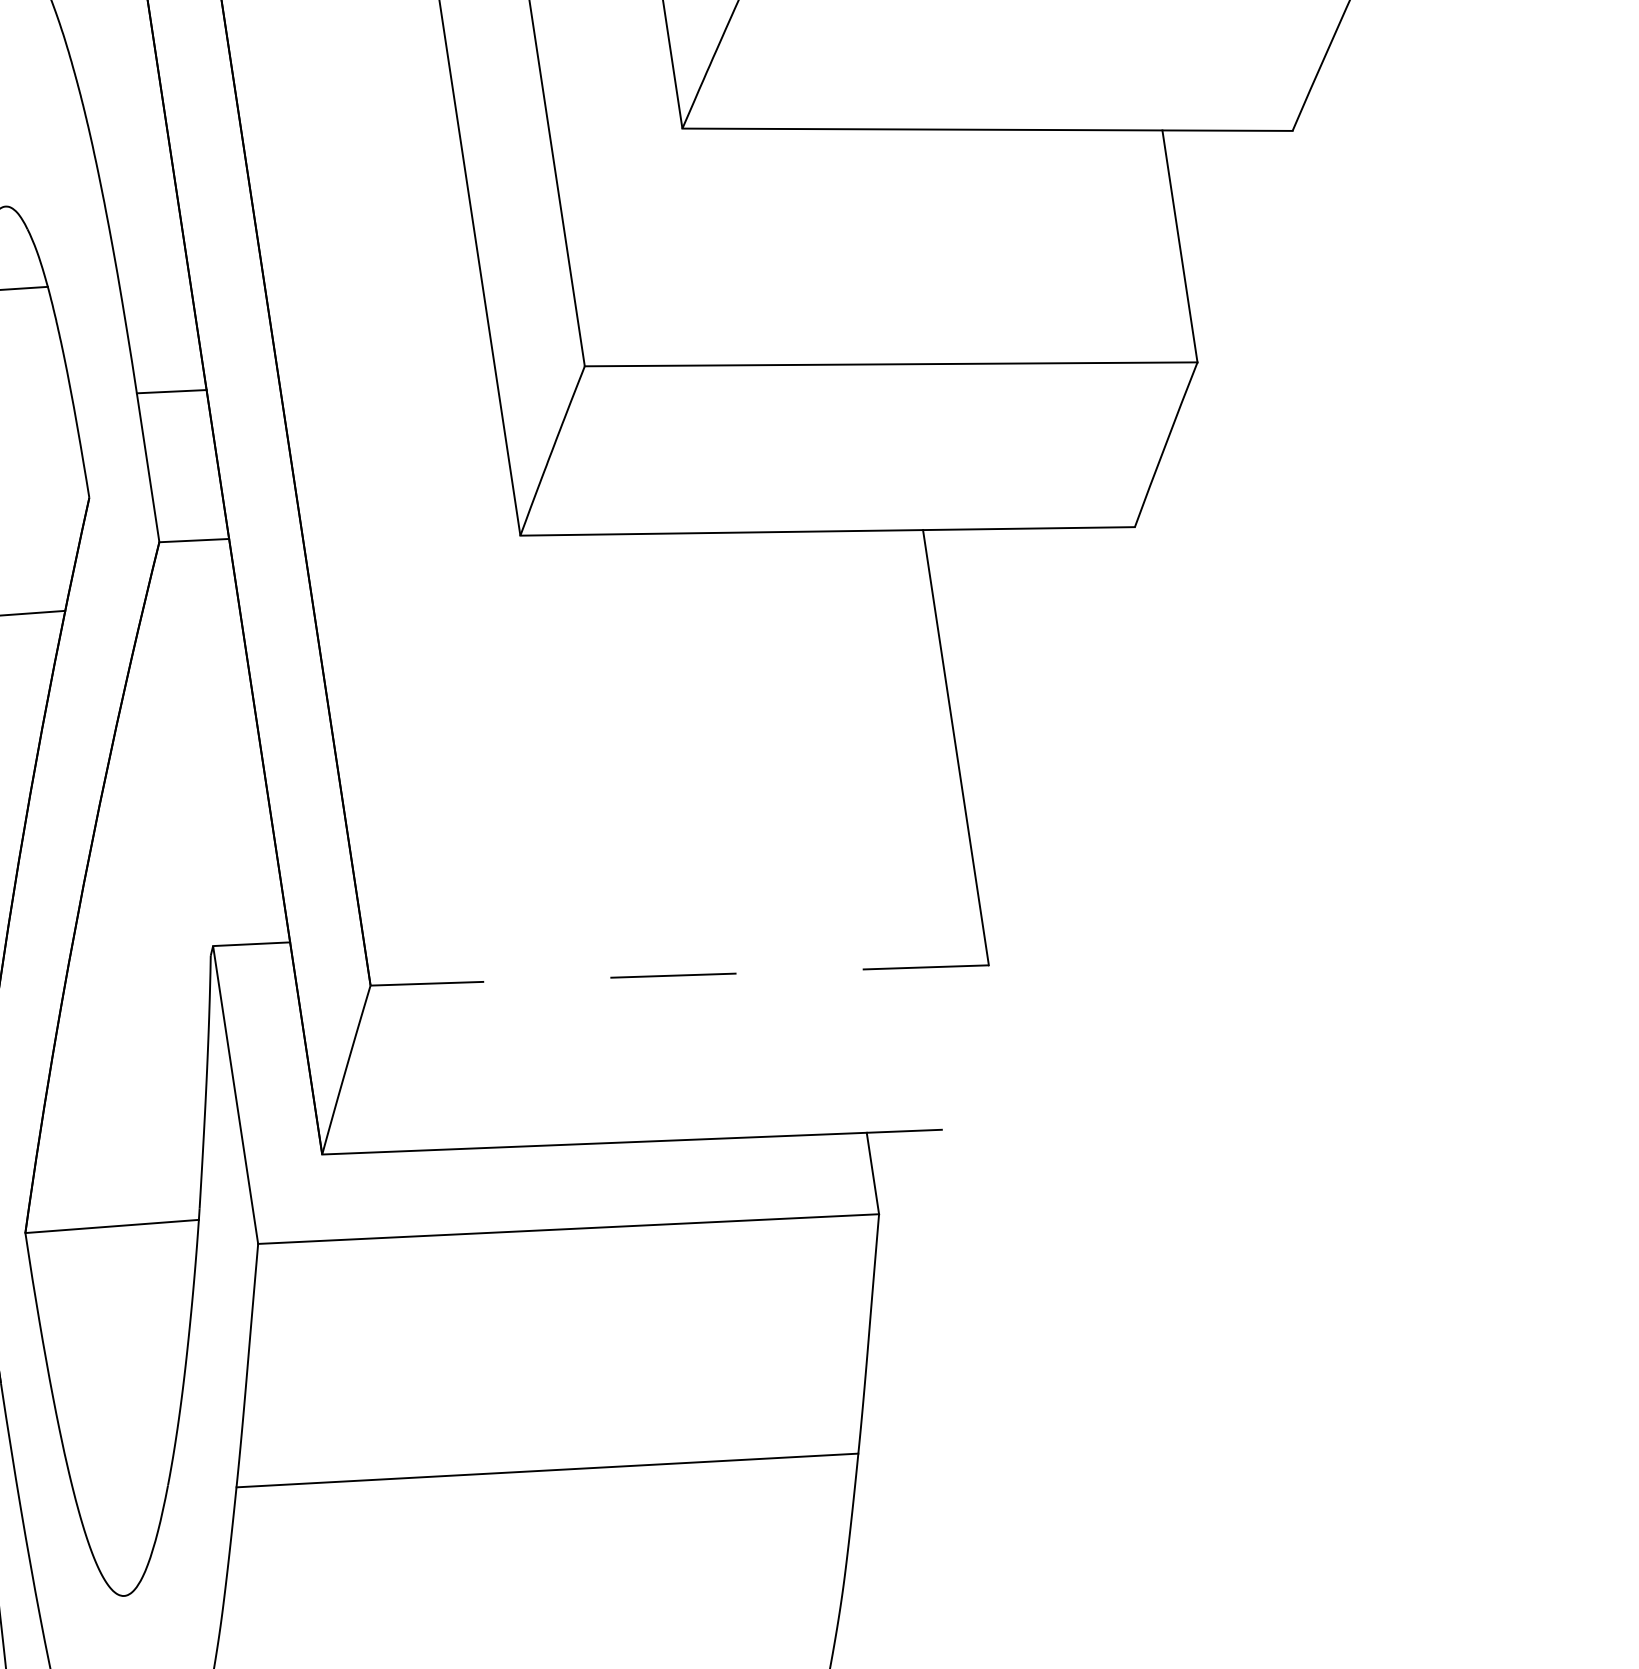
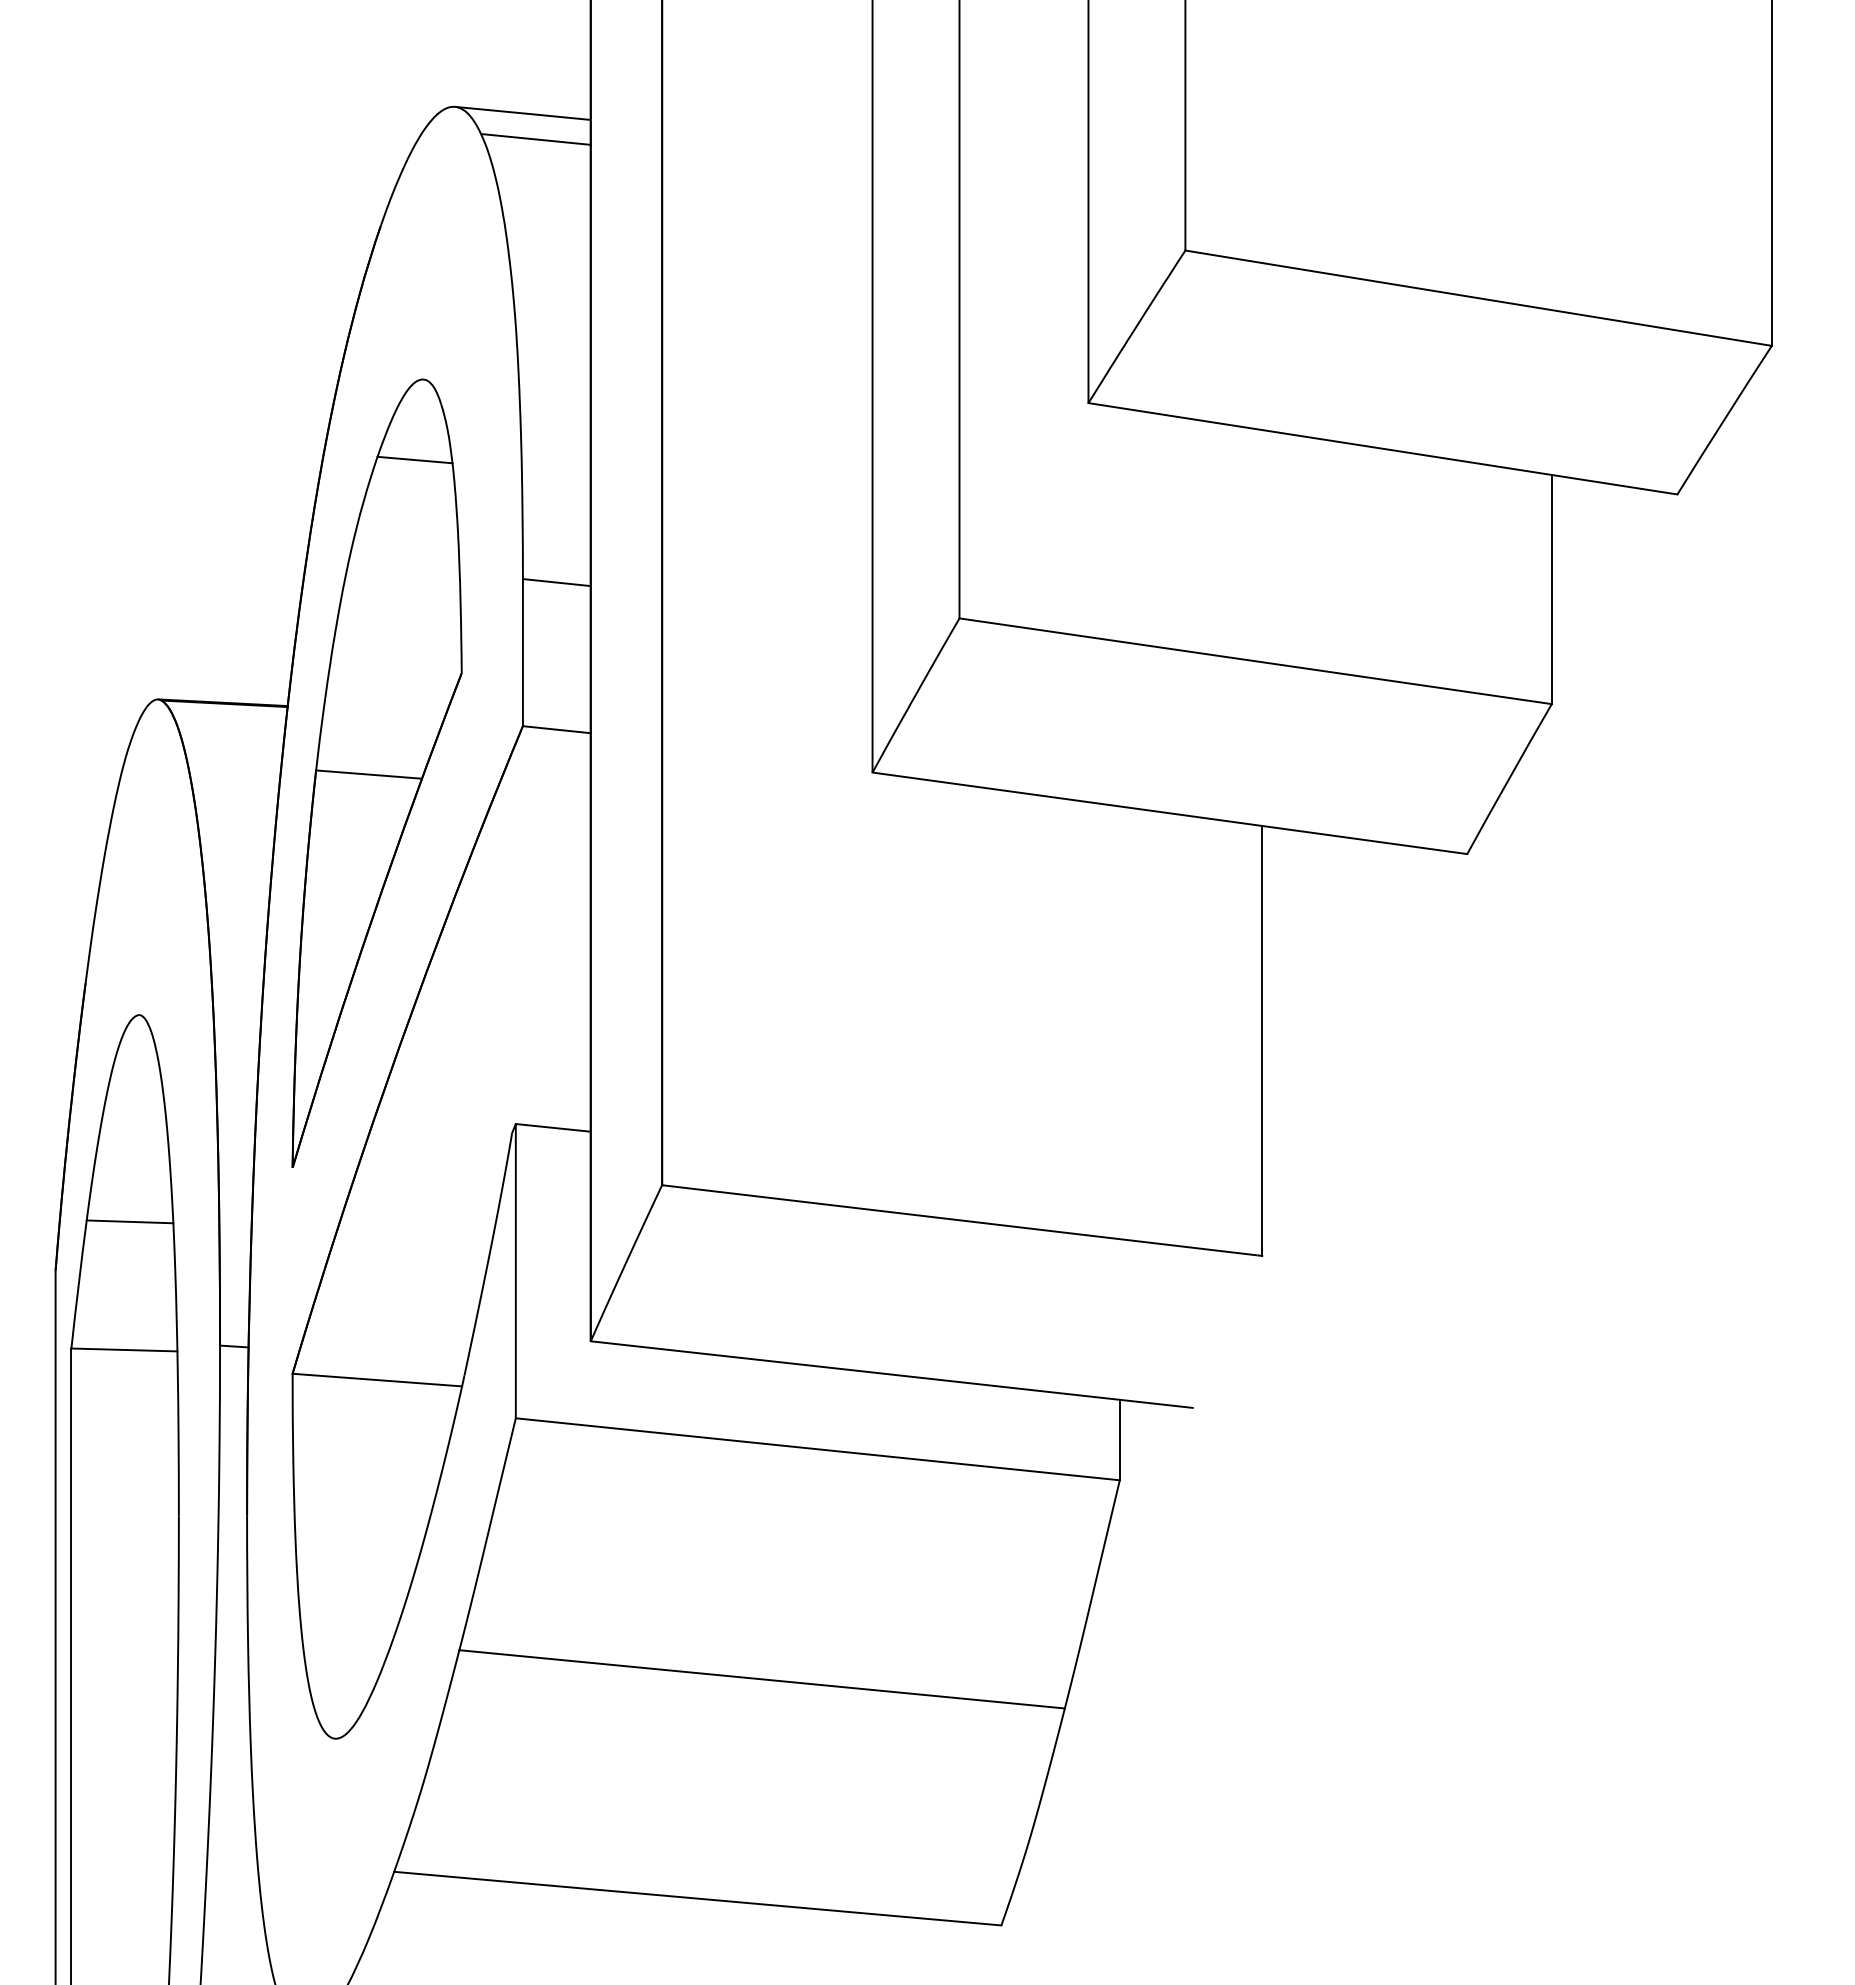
line: (679, 975) -> (961, 1220), dashed -> solid

